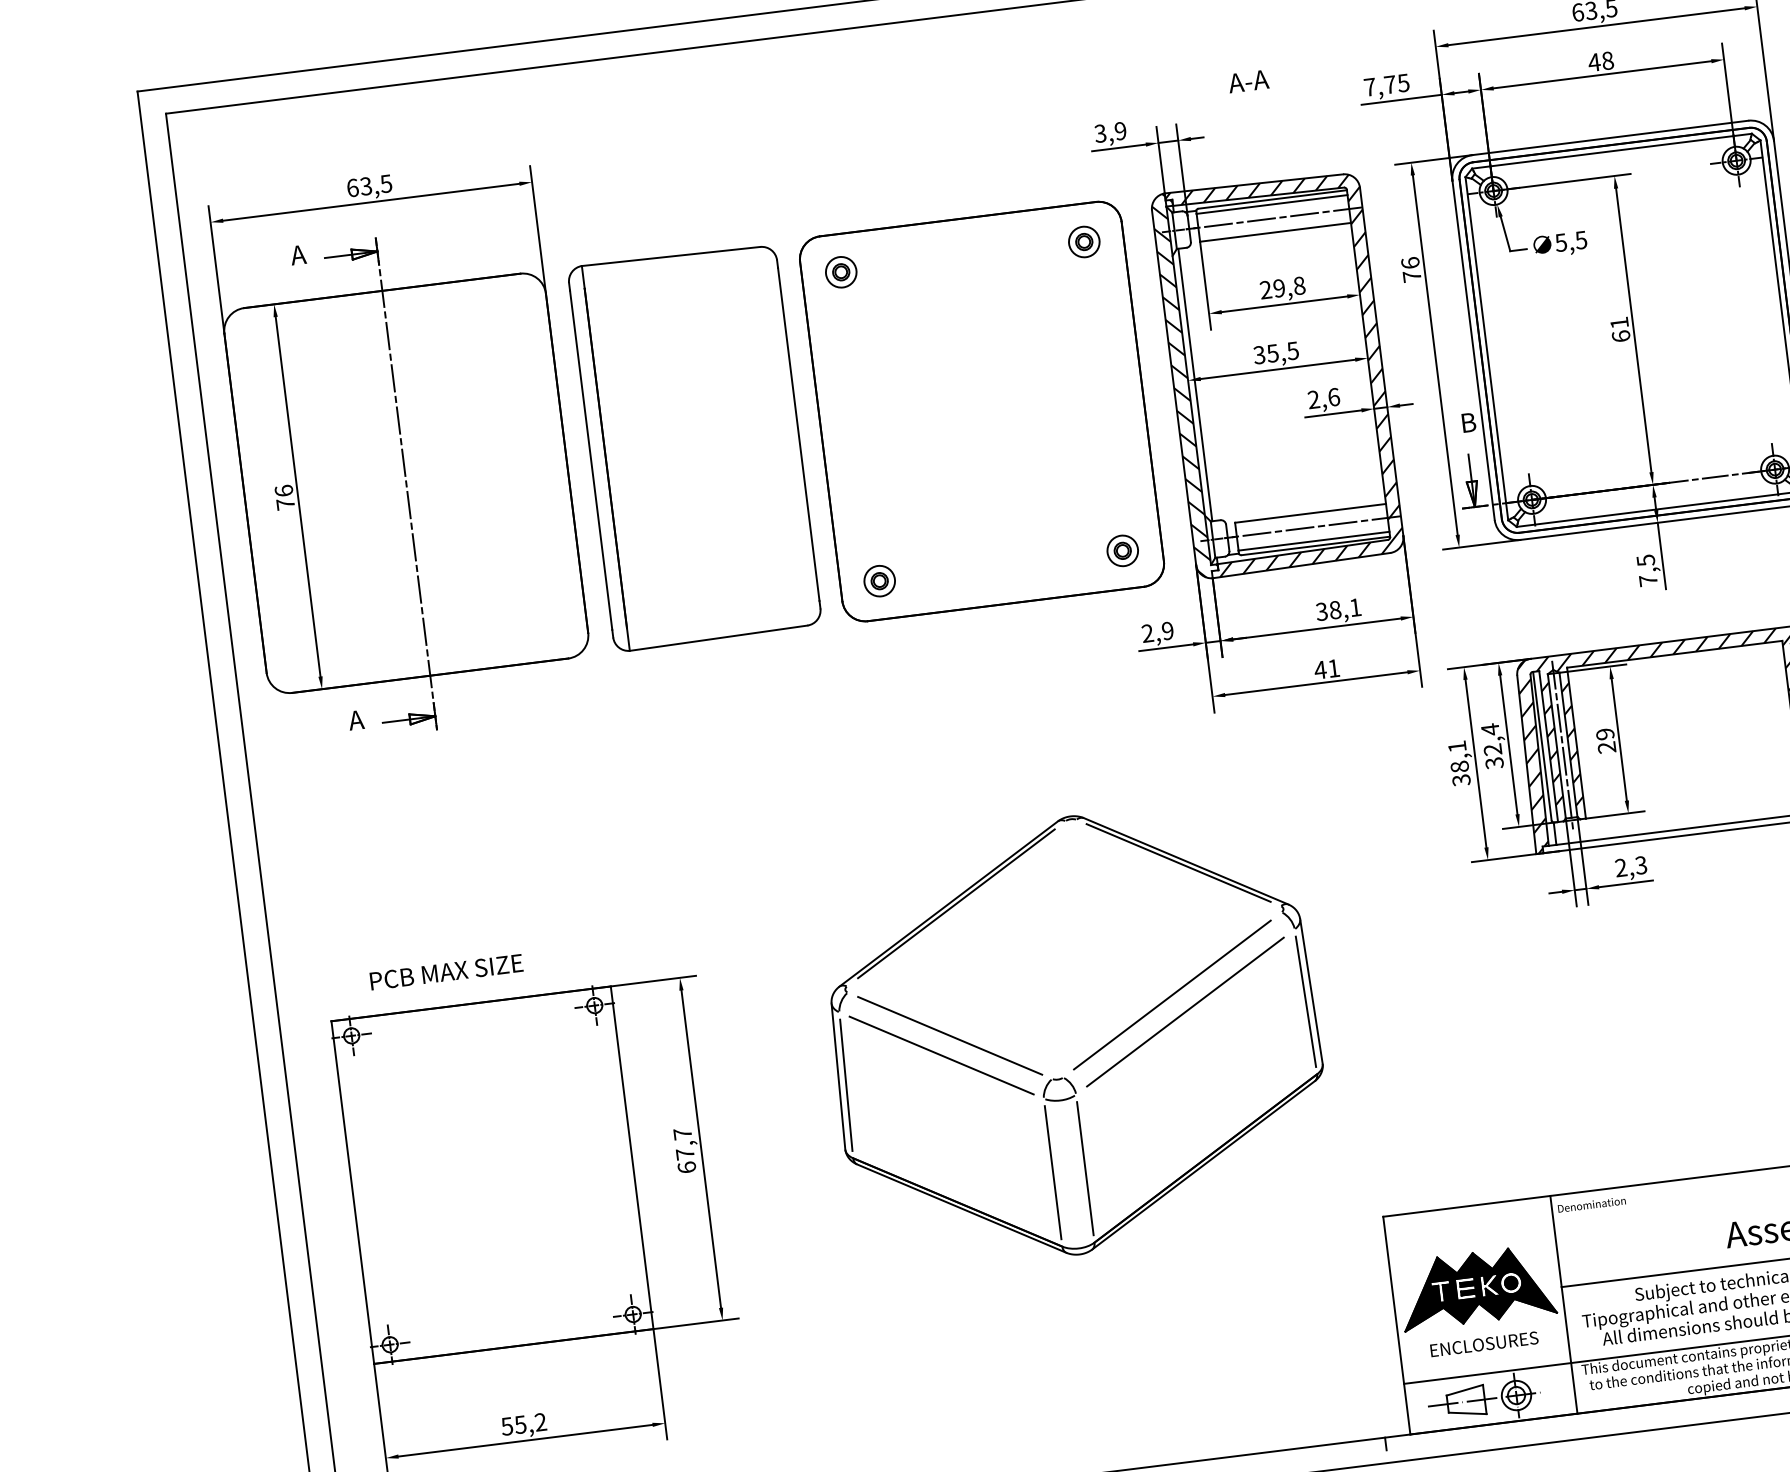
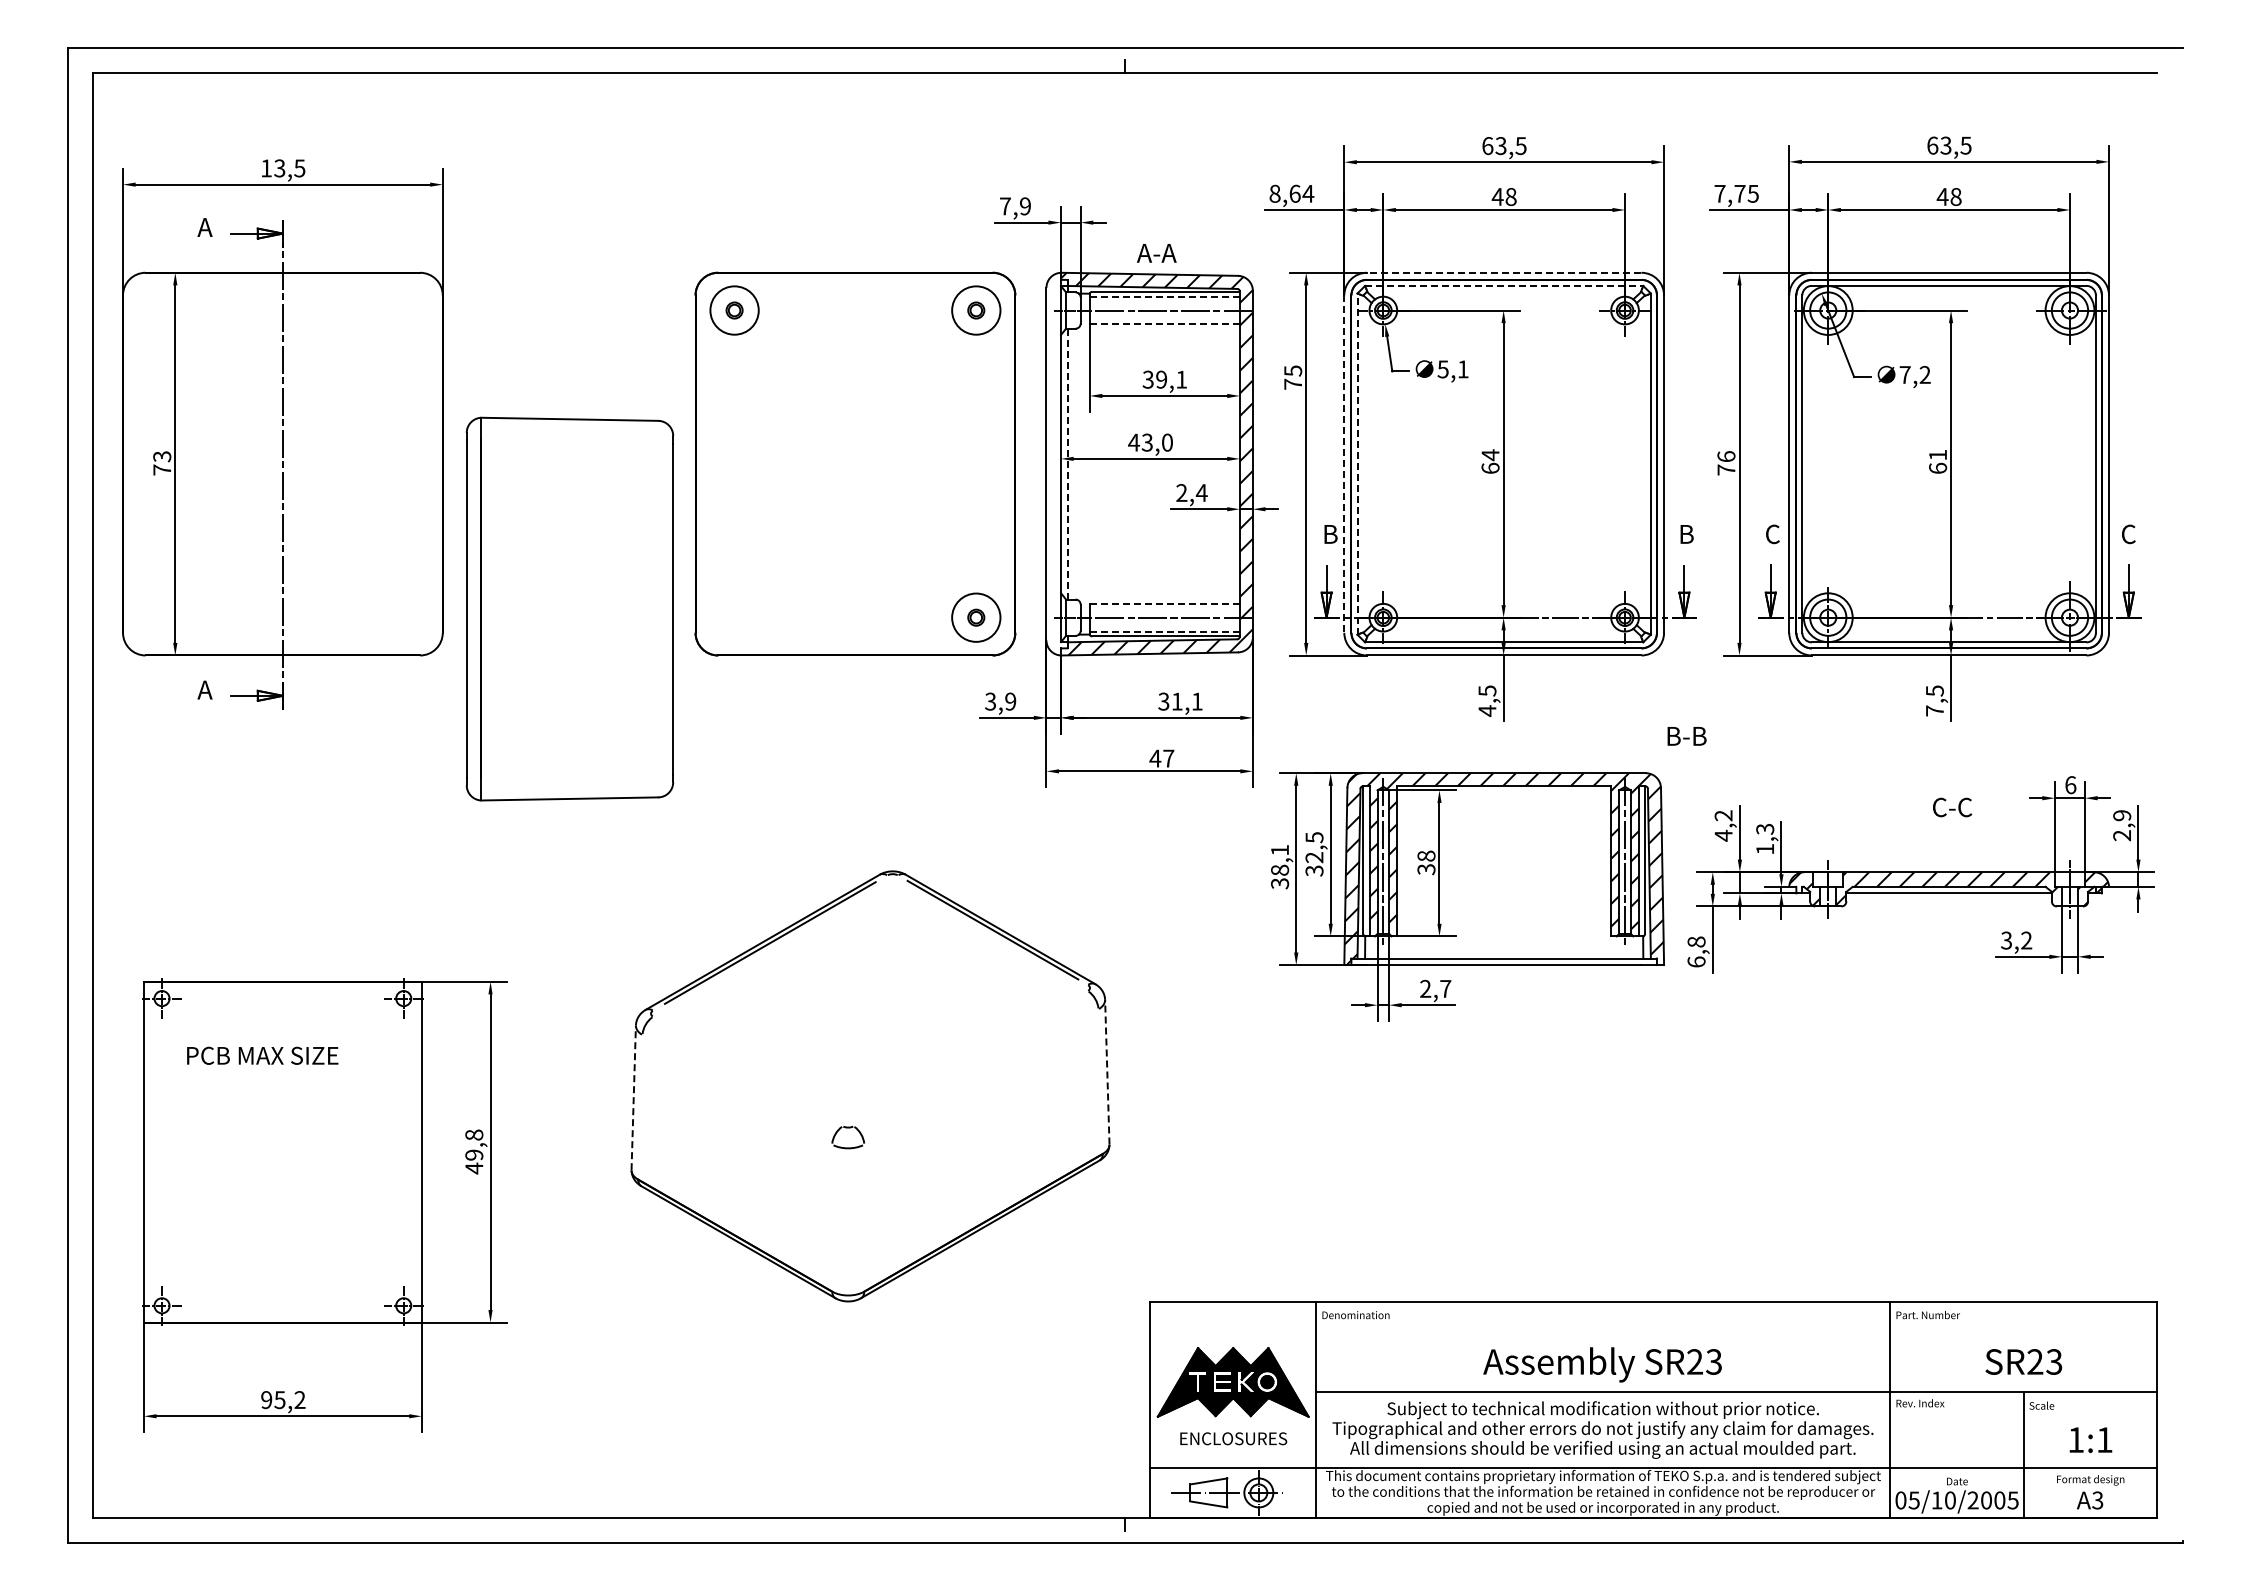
text: (1248, 81) -> (1156, 253), moved
text: (1386, 84) -> (1291, 193), 7,75 -> 8,64
text: (1099, 133) -> (1004, 206), 3,9 -> 7,9
line: (1609, 137) -> (1503, 272), solid -> dashed
line: (1612, 150) -> (1504, 285), solid -> dashed
text: (352, 188) -> (266, 168), 63,5 -> 13,5
line: (1271, 204) -> (1164, 296), solid -> dashed
line: (1275, 232) -> (1164, 324), solid -> dashed
text: (1580, 240) -> (1462, 369), 5,5 -> 5,1
circle: (1084, 241) -> (976, 310), size x1.6
text: (1410, 262) -> (1293, 370), 76 -> 75
circle: (841, 272) -> (734, 310), size x1.6
text: (1282, 287) -> (1164, 379), 29,8 -> 39,1
text: (1619, 323) -> (1490, 455), 61 -> 64
line: (1486, 349) -> (1357, 464), solid -> dashed
line: (1473, 350) -> (1344, 464), solid -> dashed
text: (1275, 352) -> (1150, 442), 35,5 -> 43,0
line: (1195, 384) -> (1067, 463), solid -> dashed
hatch: (1184, 385) -> (1056, 463), removed
text: (1333, 397) -> (1201, 493), 2,6 -> 2,4
part: (694, 446) -> (569, 608), moved
text: (284, 490) -> (162, 456), 76 -> 73
line: (1310, 513) -> (1164, 603), solid -> dashed
line: (1313, 541) -> (1164, 631), solid -> dashed
circle: (1122, 550) -> (976, 617), size x1.6
part: (879, 580) -> (734, 617), removed
text: (1648, 581) -> (1487, 711), 7,5 -> 4,5
text: (1334, 610) -> (1176, 701), 38,1 -> 31,1
text: (1147, 633) -> (990, 701), 2,9 -> 3,9
text: (1333, 668) -> (1168, 758), 41 -> 47
text: (1490, 729) -> (1314, 837), 32,4 -> 32,5
text: (1606, 740) -> (1426, 862), 29 -> 38
text: (1641, 864) -> (1445, 988), 2,3 -> 2,7
text: (446, 971) -> (262, 1055), moved
line: (1311, 990) -> (1107, 1071), solid -> dashed
line: (1172, 994) -> (970, 1058), removed
line: (1305, 1001) -> (1100, 1081), removed
line: (1185, 1011) -> (981, 1076), removed
line: (949, 1035) -> (747, 1071), removed
line: (941, 1055) -> (737, 1089), removed
line: (838, 1076) -> (633, 1097), solid -> dashed
line: (846, 1085) -> (640, 1107), removed
text: (685, 1150) -> (474, 1151), 67,7 -> 49,8
line: (1085, 1167) -> (864, 1217), removed
line: (1053, 1172) -> (832, 1217), removed
text: (507, 1426) -> (266, 1400), 55,2 -> 95,2

